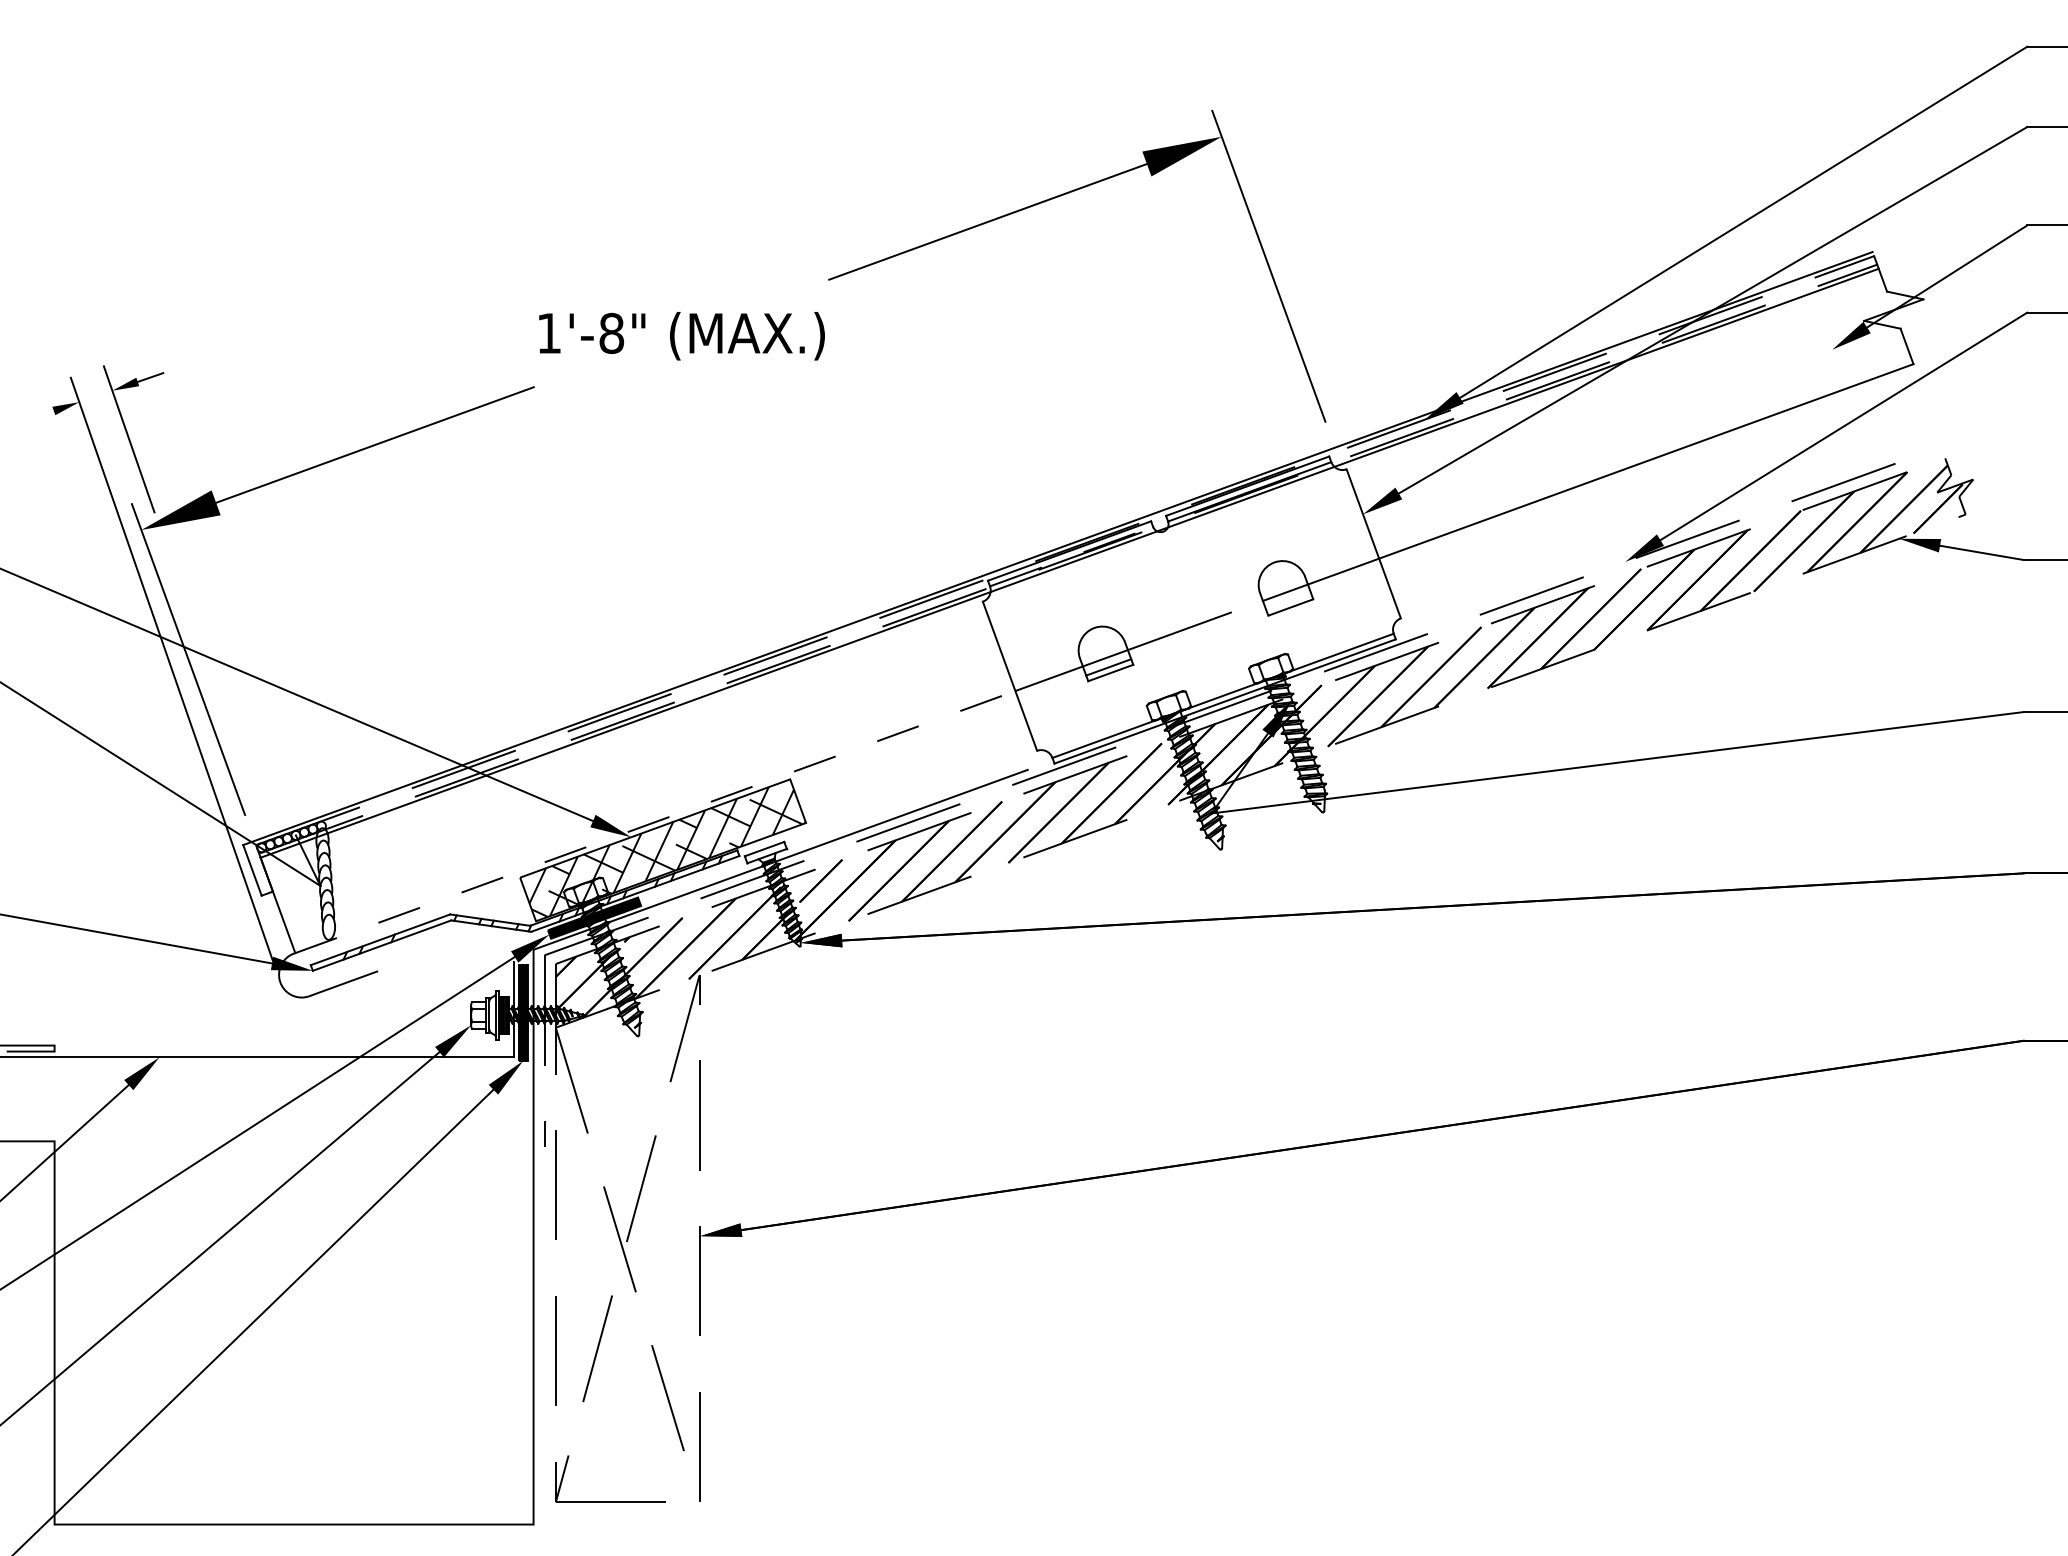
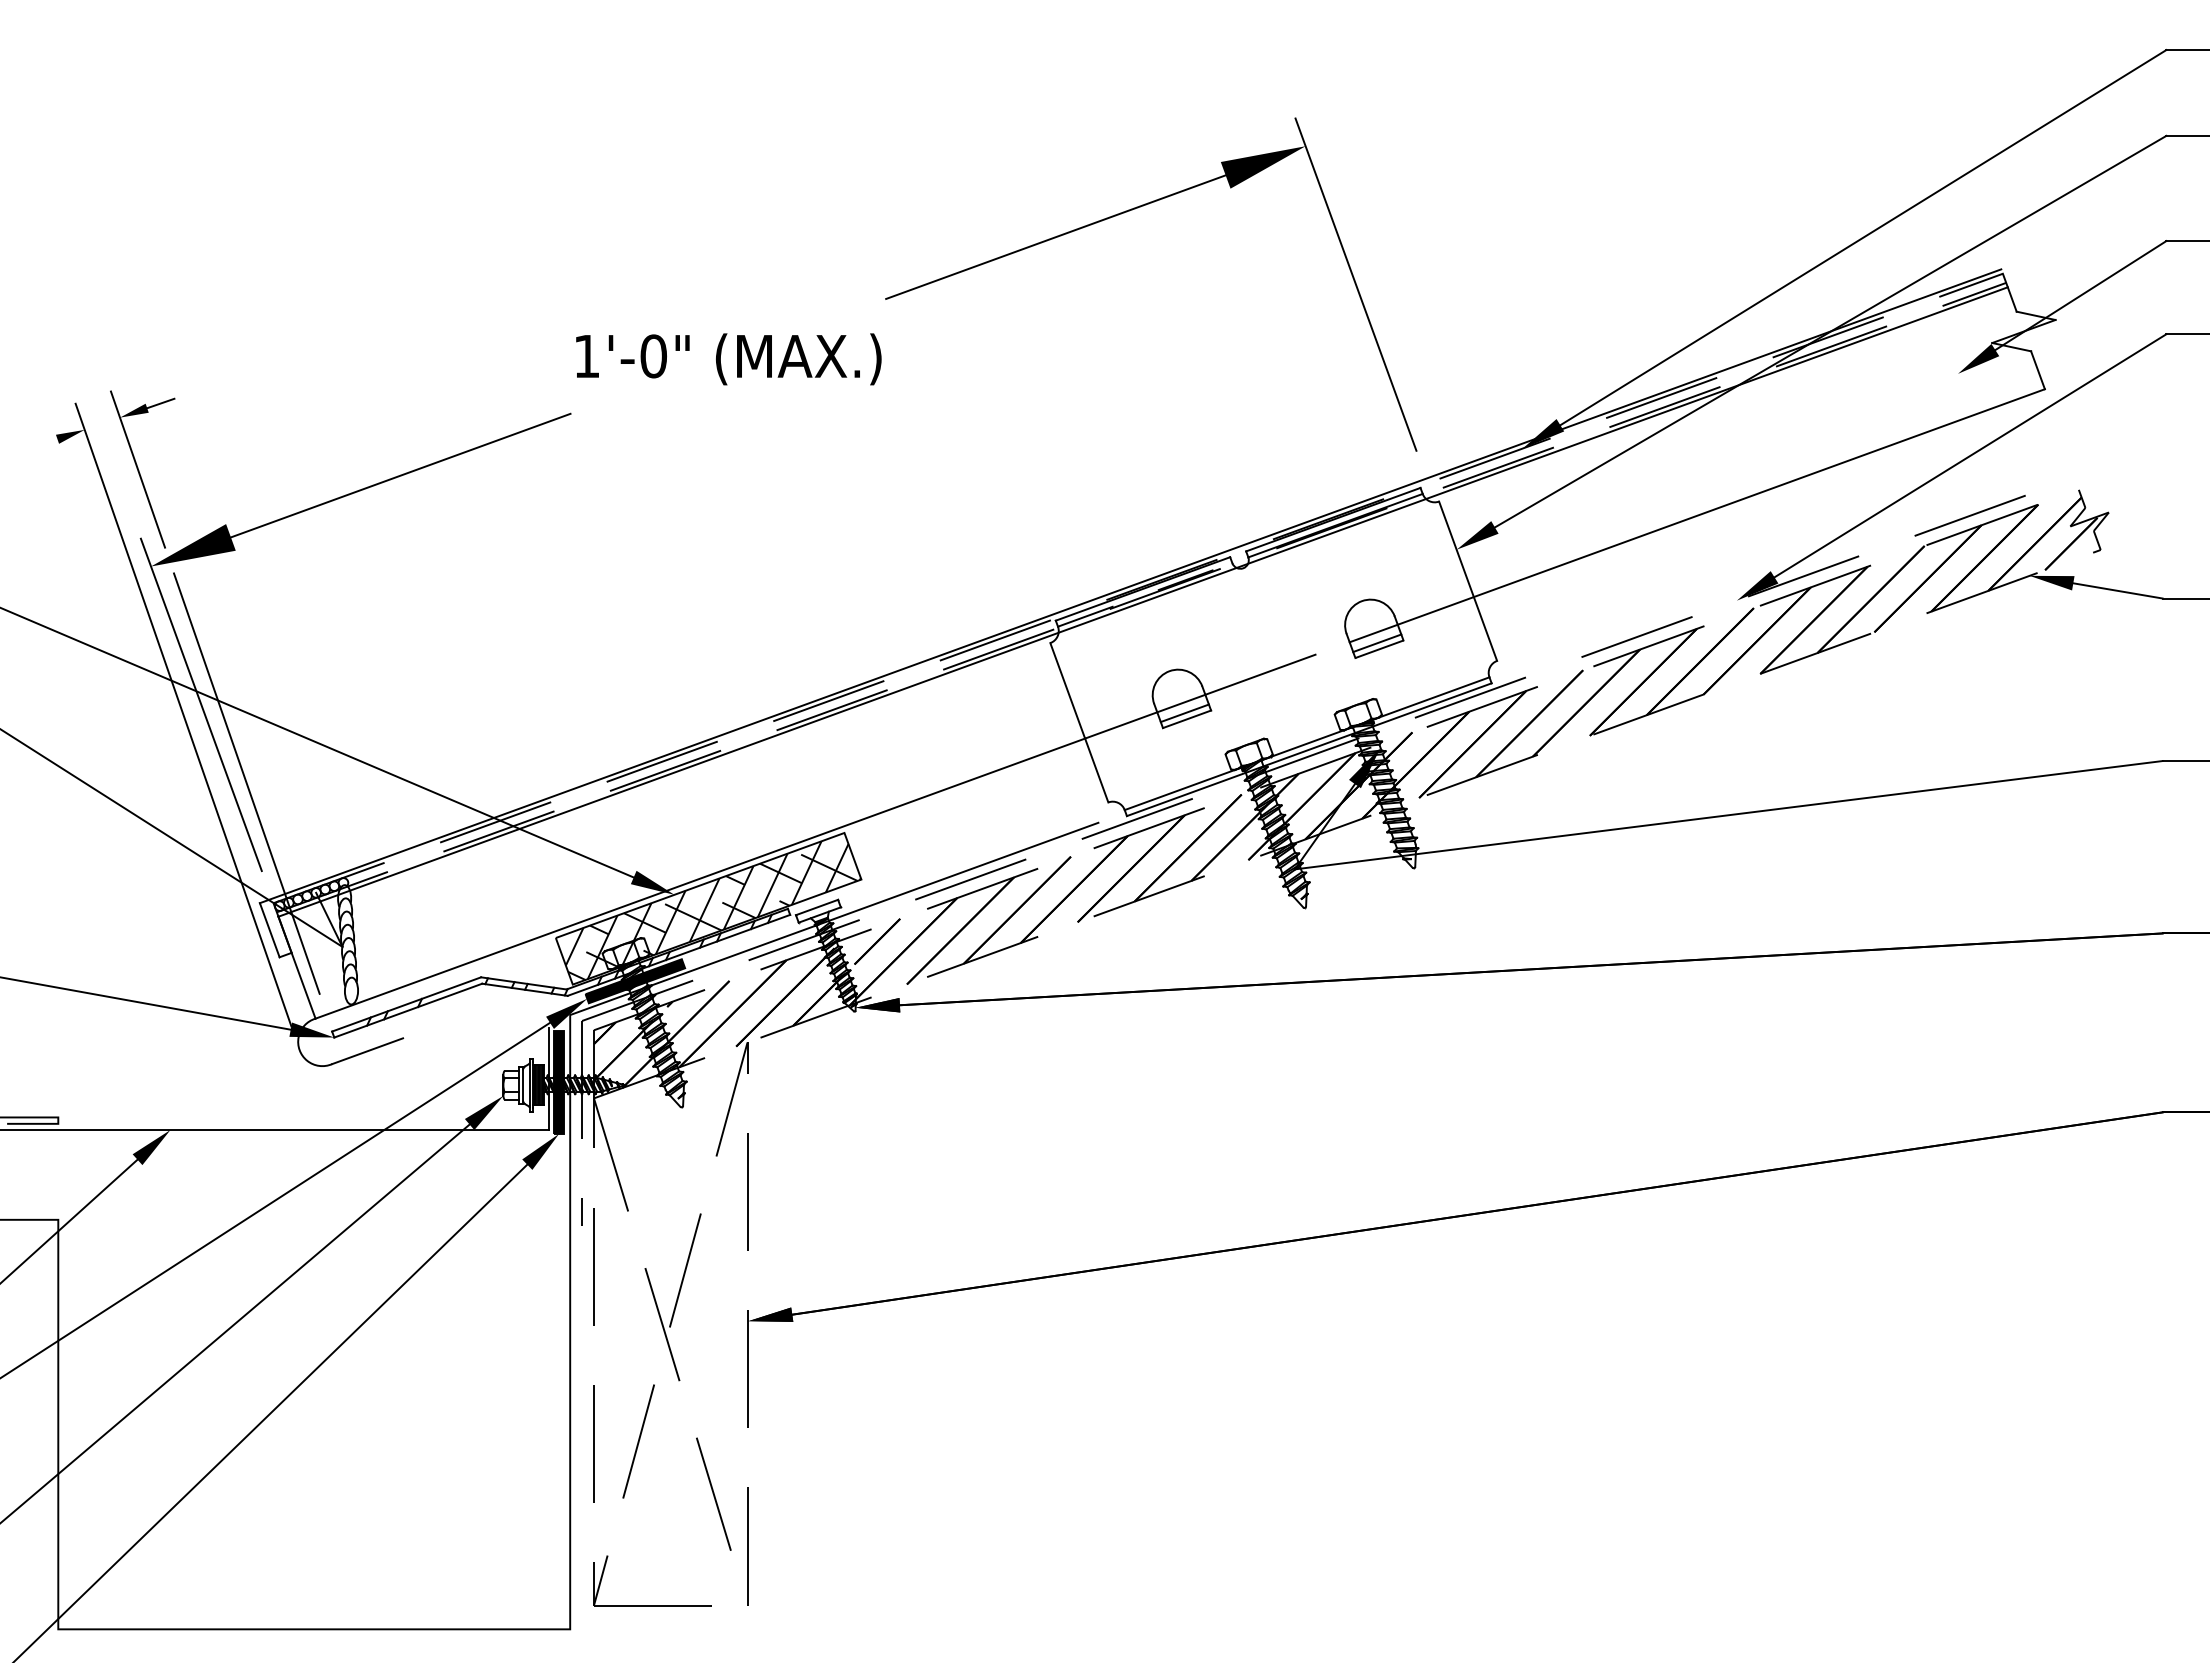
text: (611, 333) -> (653, 356), 1'-8" -> 1'-0"
line: (1288, 602) -> (1377, 643), added
line: (230, 733) -> (246, 783), added
line: (655, 821) -> (700, 878), dashed -> solid

